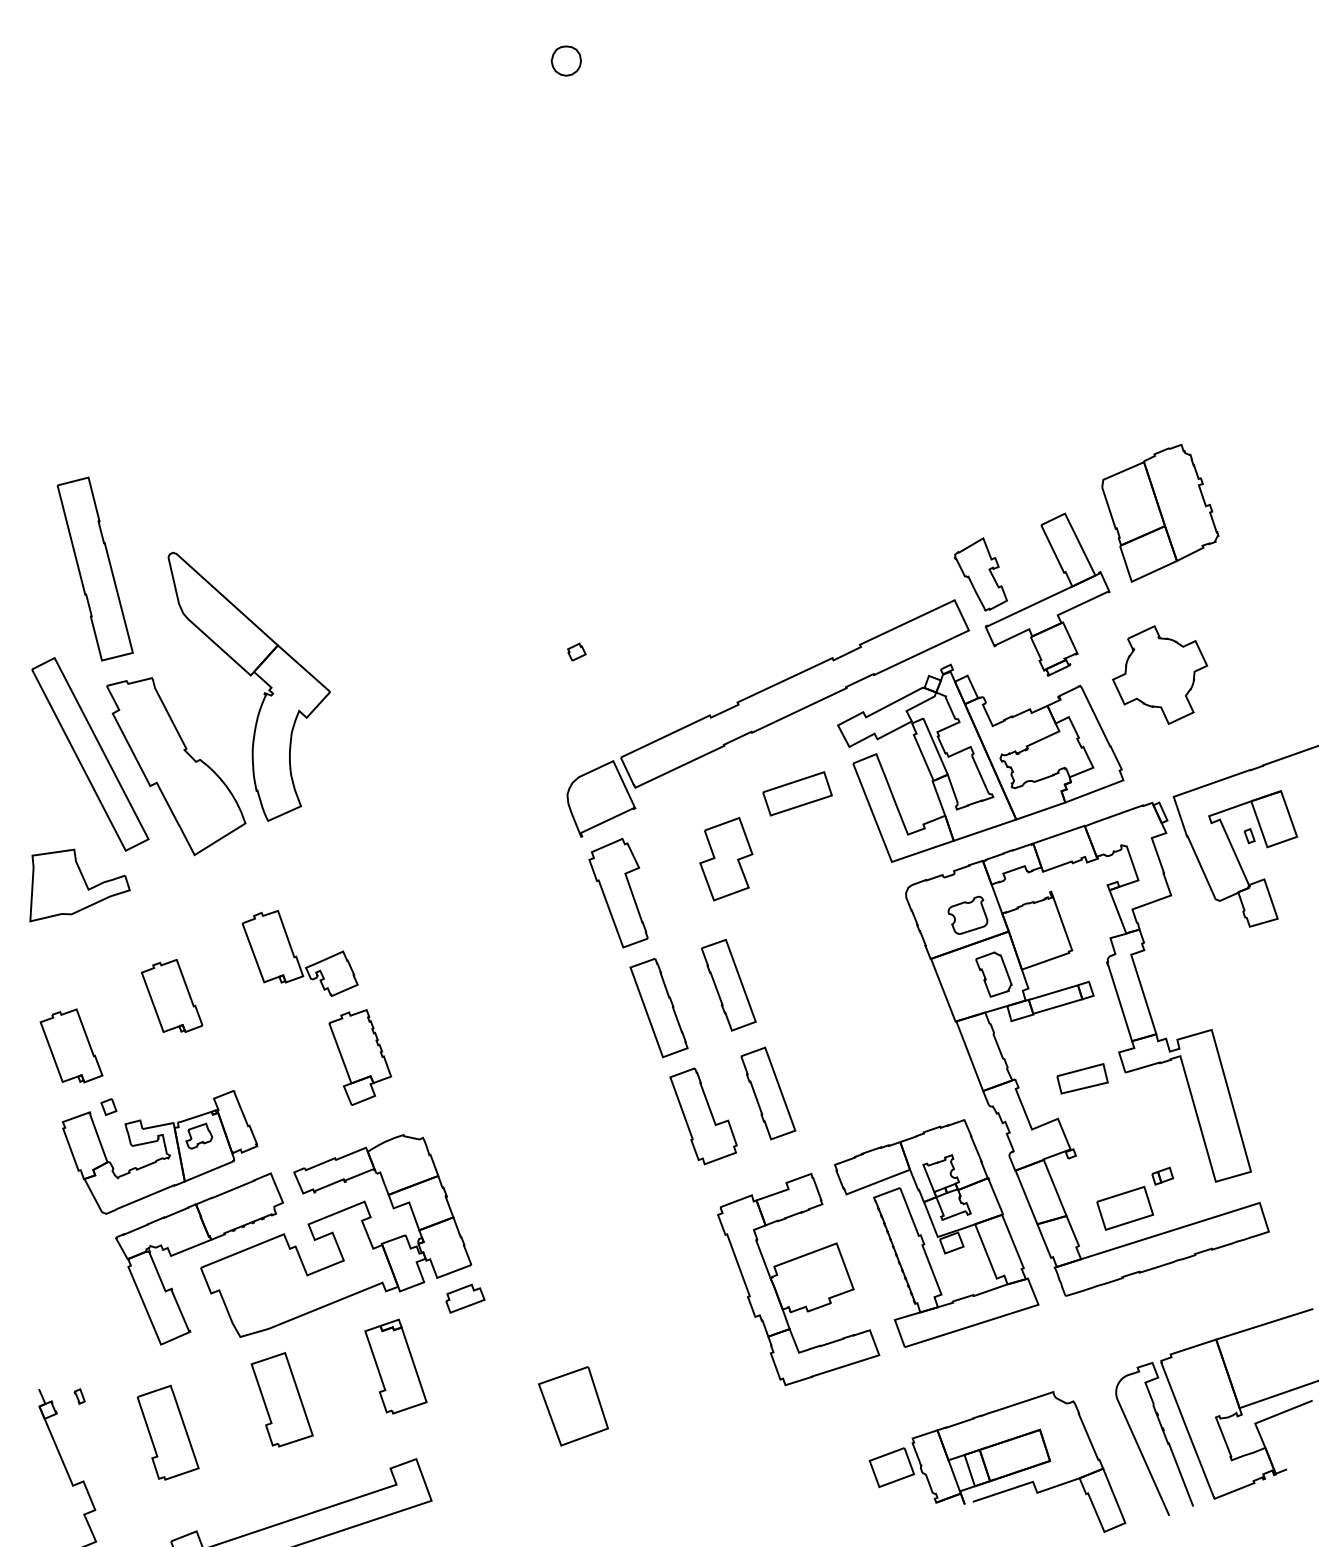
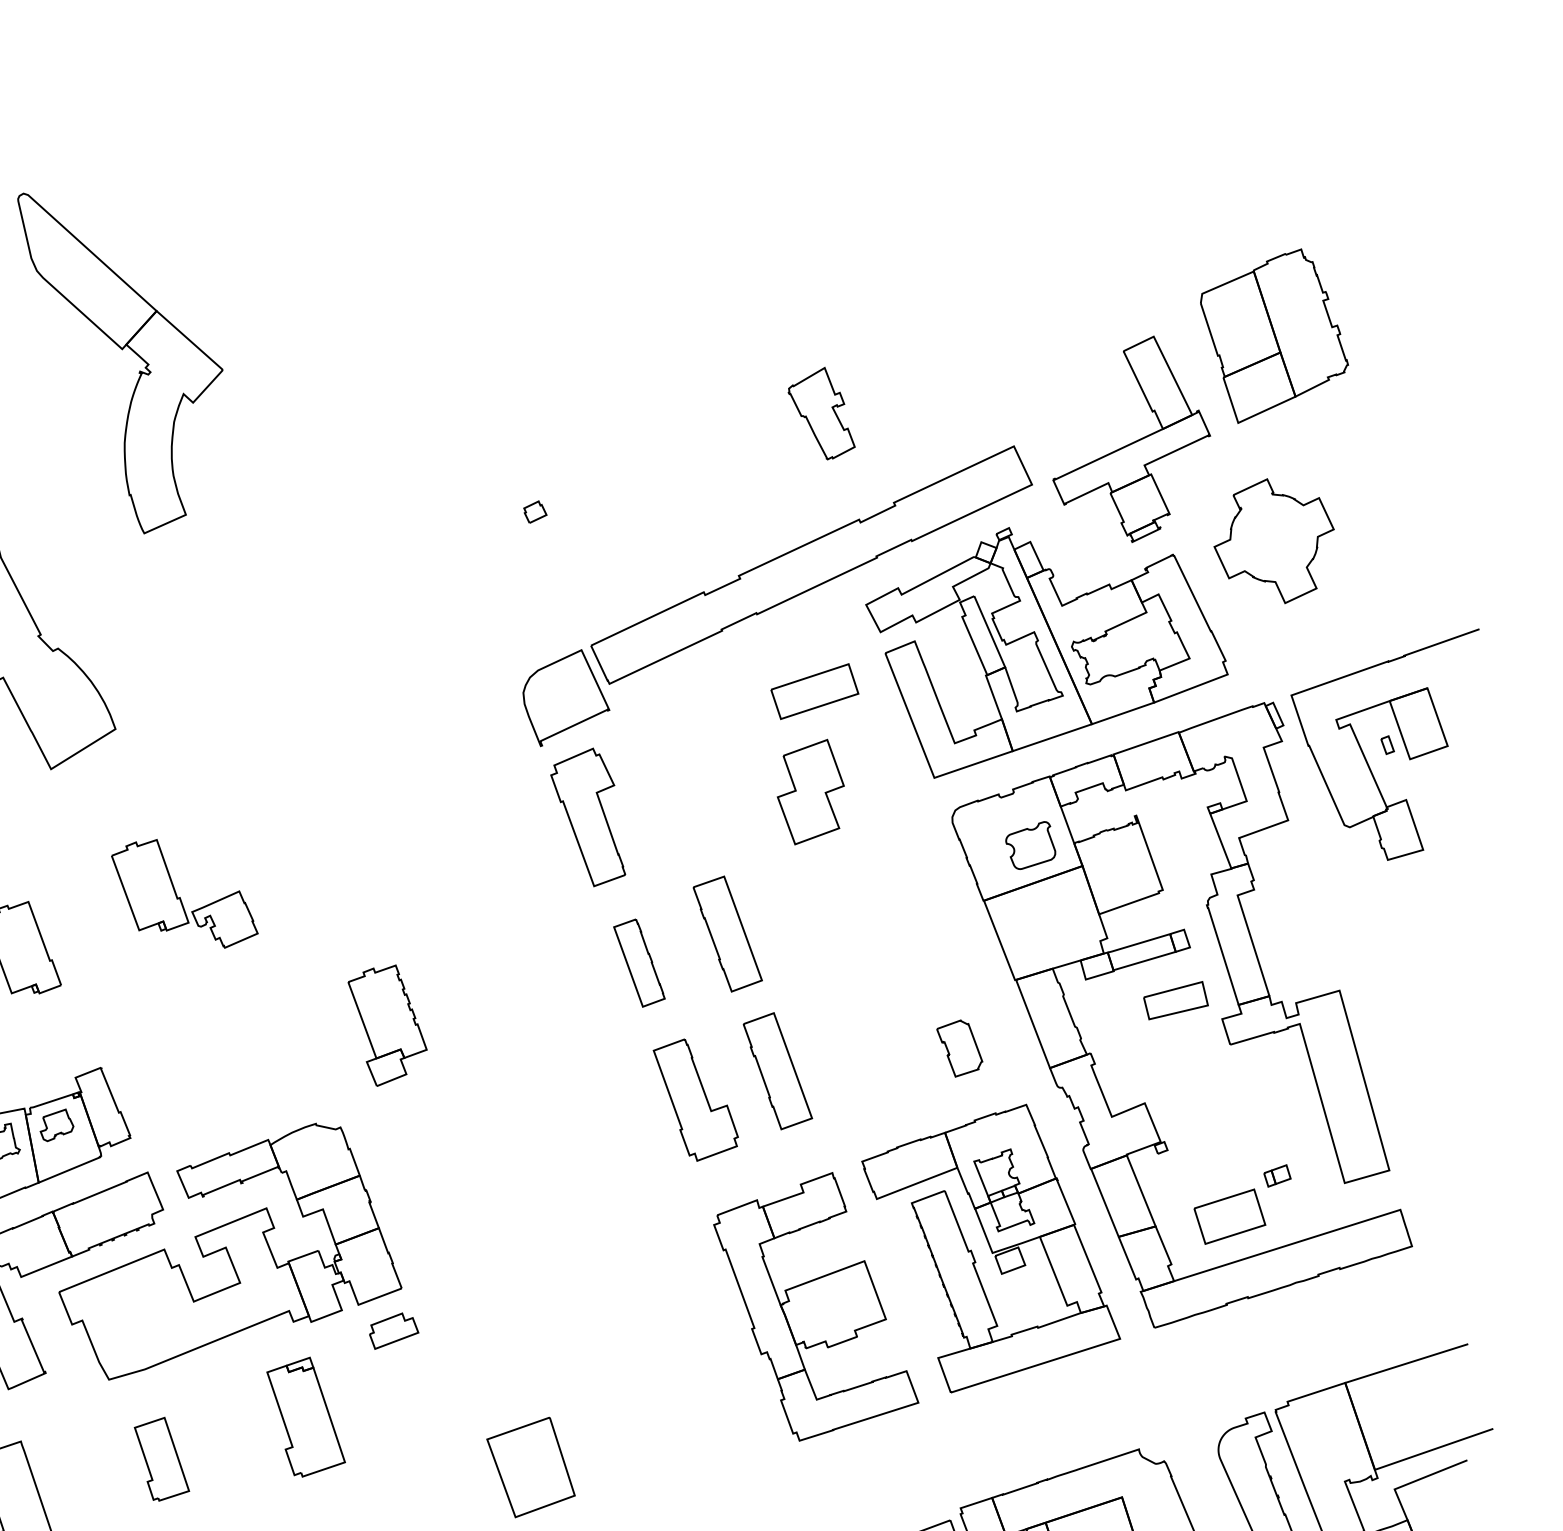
part: (980, 574) -> (821, 413), moved
part: (250, 676) -> (121, 350), moved
part: (726, 859) -> (811, 792), moved
part: (993, 974) -> (959, 1048), moved
part: (658, 1008) -> (638, 963), size x0.7
part: (360, 1057) -> (387, 1025), moved
part: (1082, 1078) -> (1175, 1000), moved
part: (281, 1399) -> (161, 1458), size x0.7

